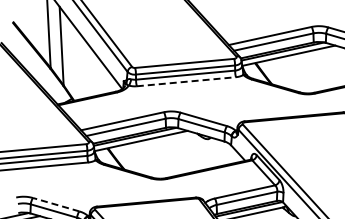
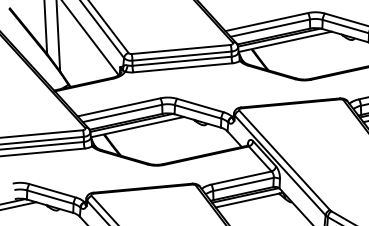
line: (186, 81) -> (182, 67), dashed -> solid
line: (56, 204) -> (52, 190), dashed -> solid

